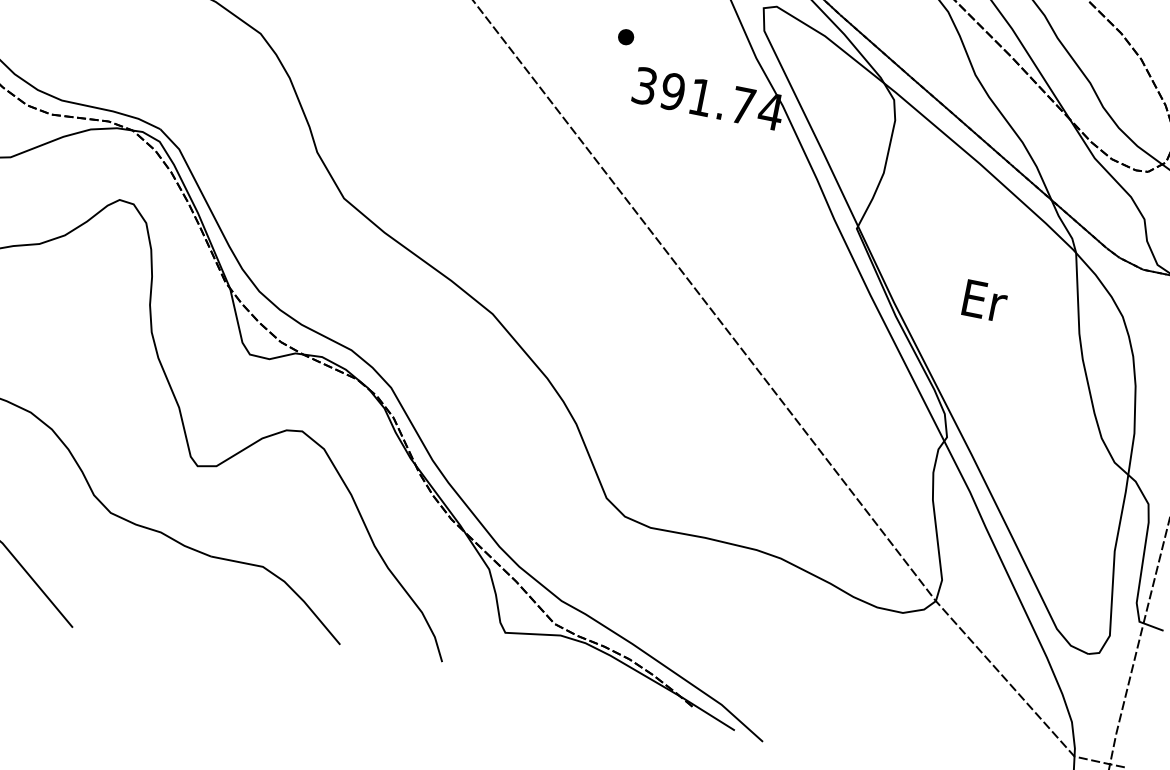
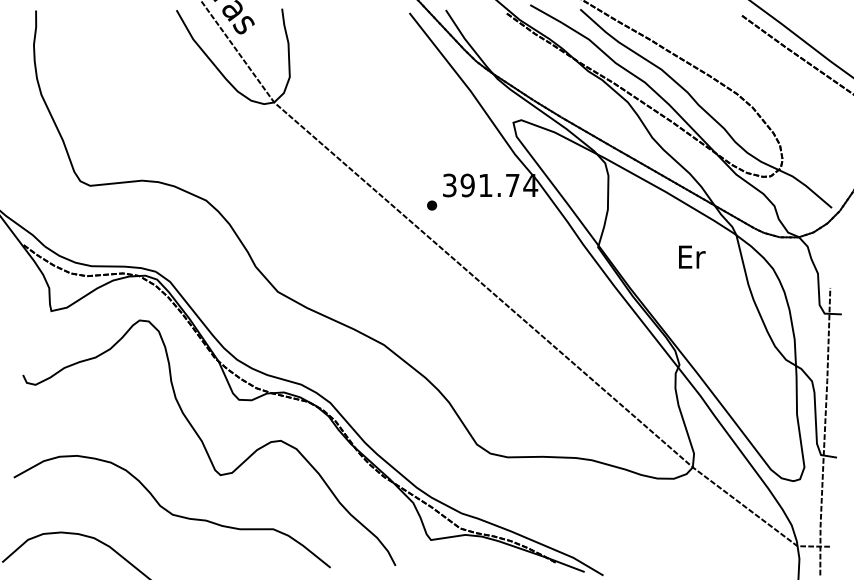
part: (626, 37) -> (432, 205), moved
text: (985, 300) -> (692, 256), moved

